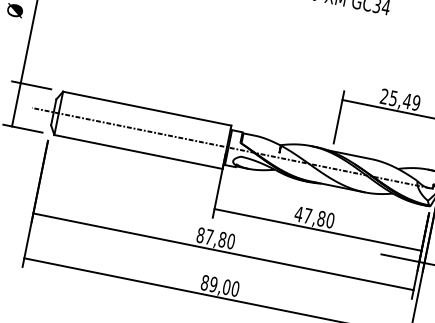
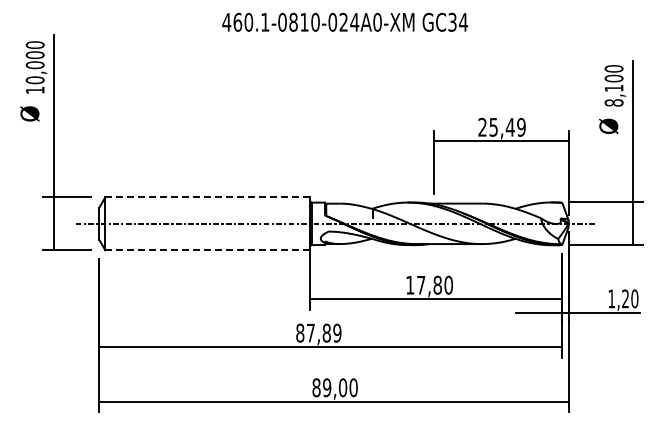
line: (147, 108) -> (207, 197), solid -> dashed
line: (139, 152) -> (208, 250), solid -> dashed
text: (298, 214) -> (409, 285), 47,80 -> 17,80
text: (231, 241) -> (337, 333), 87,80 -> 87,89

